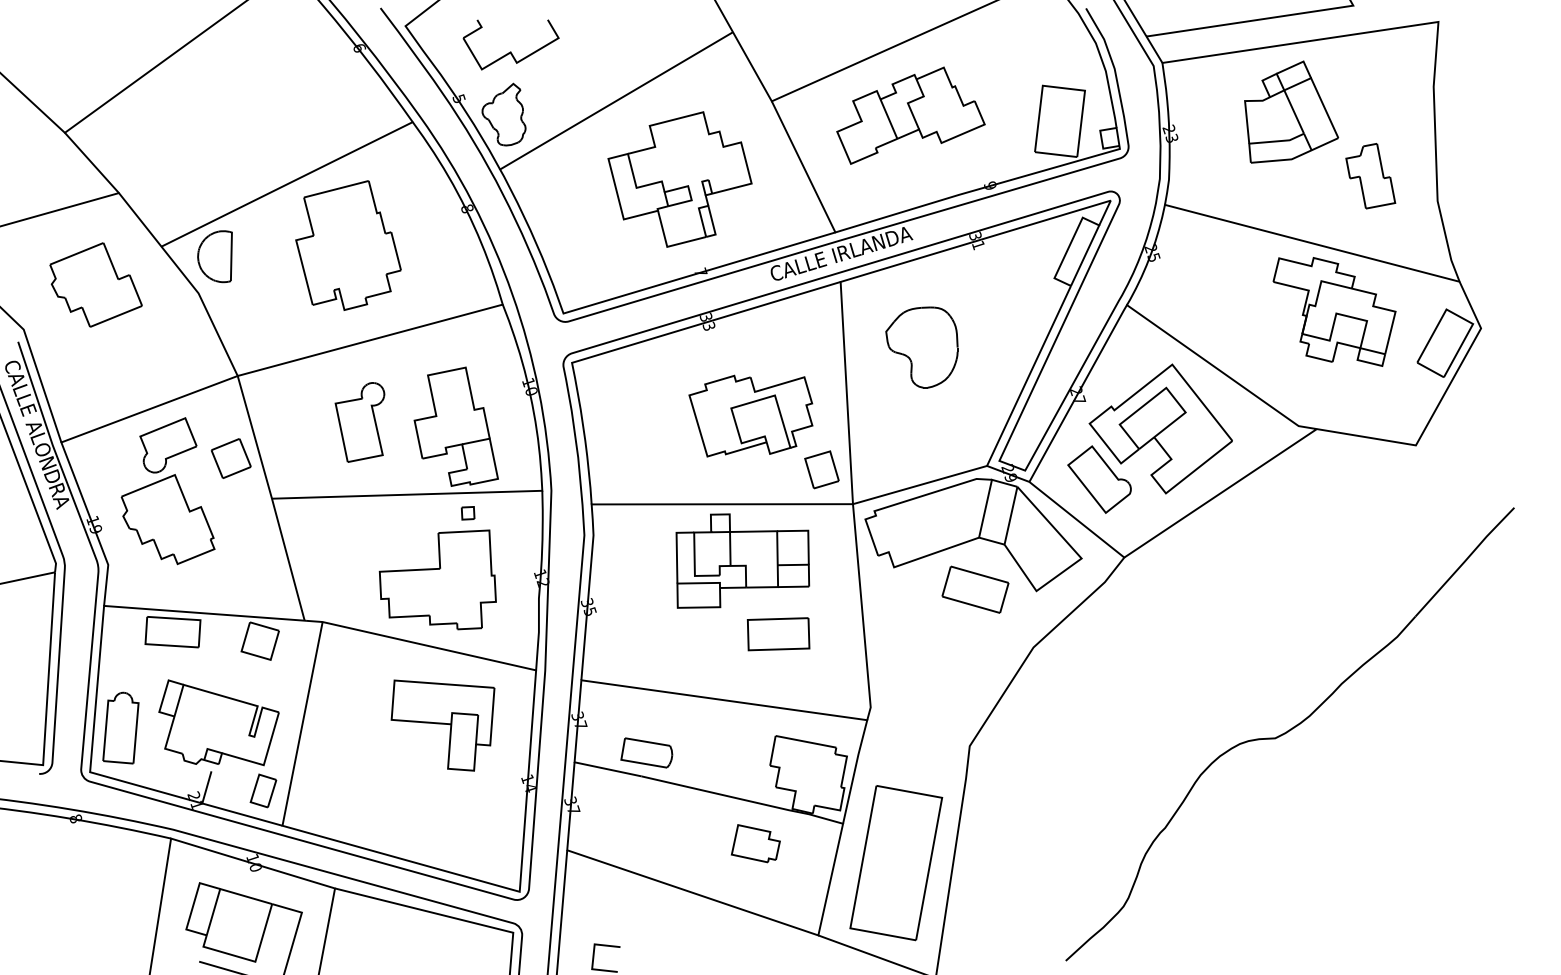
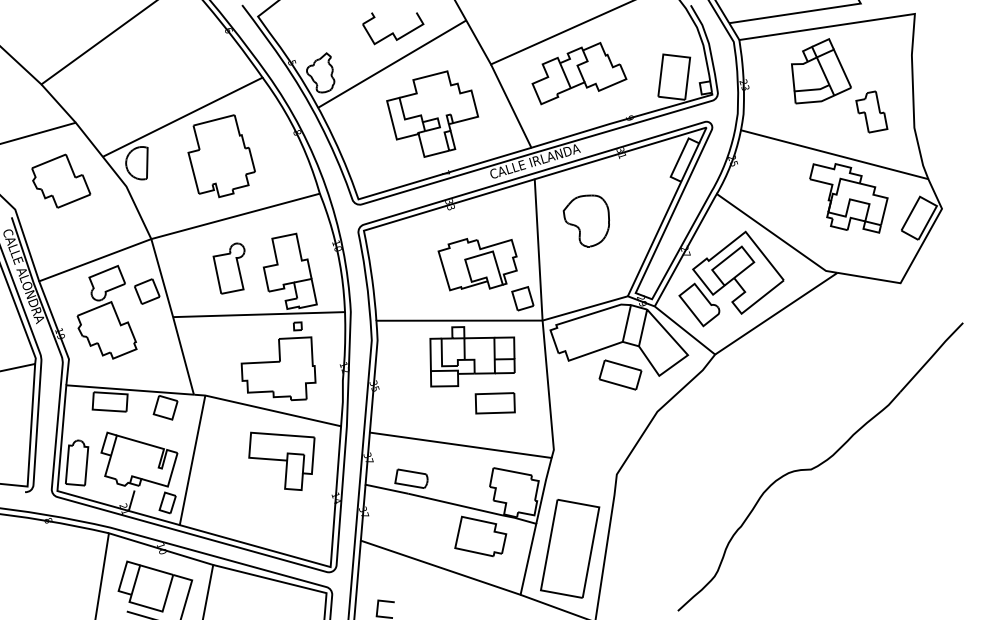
part: (511, 44) -> (393, 28), moved
part: (755, 843) -> (480, 536), size x1.67

